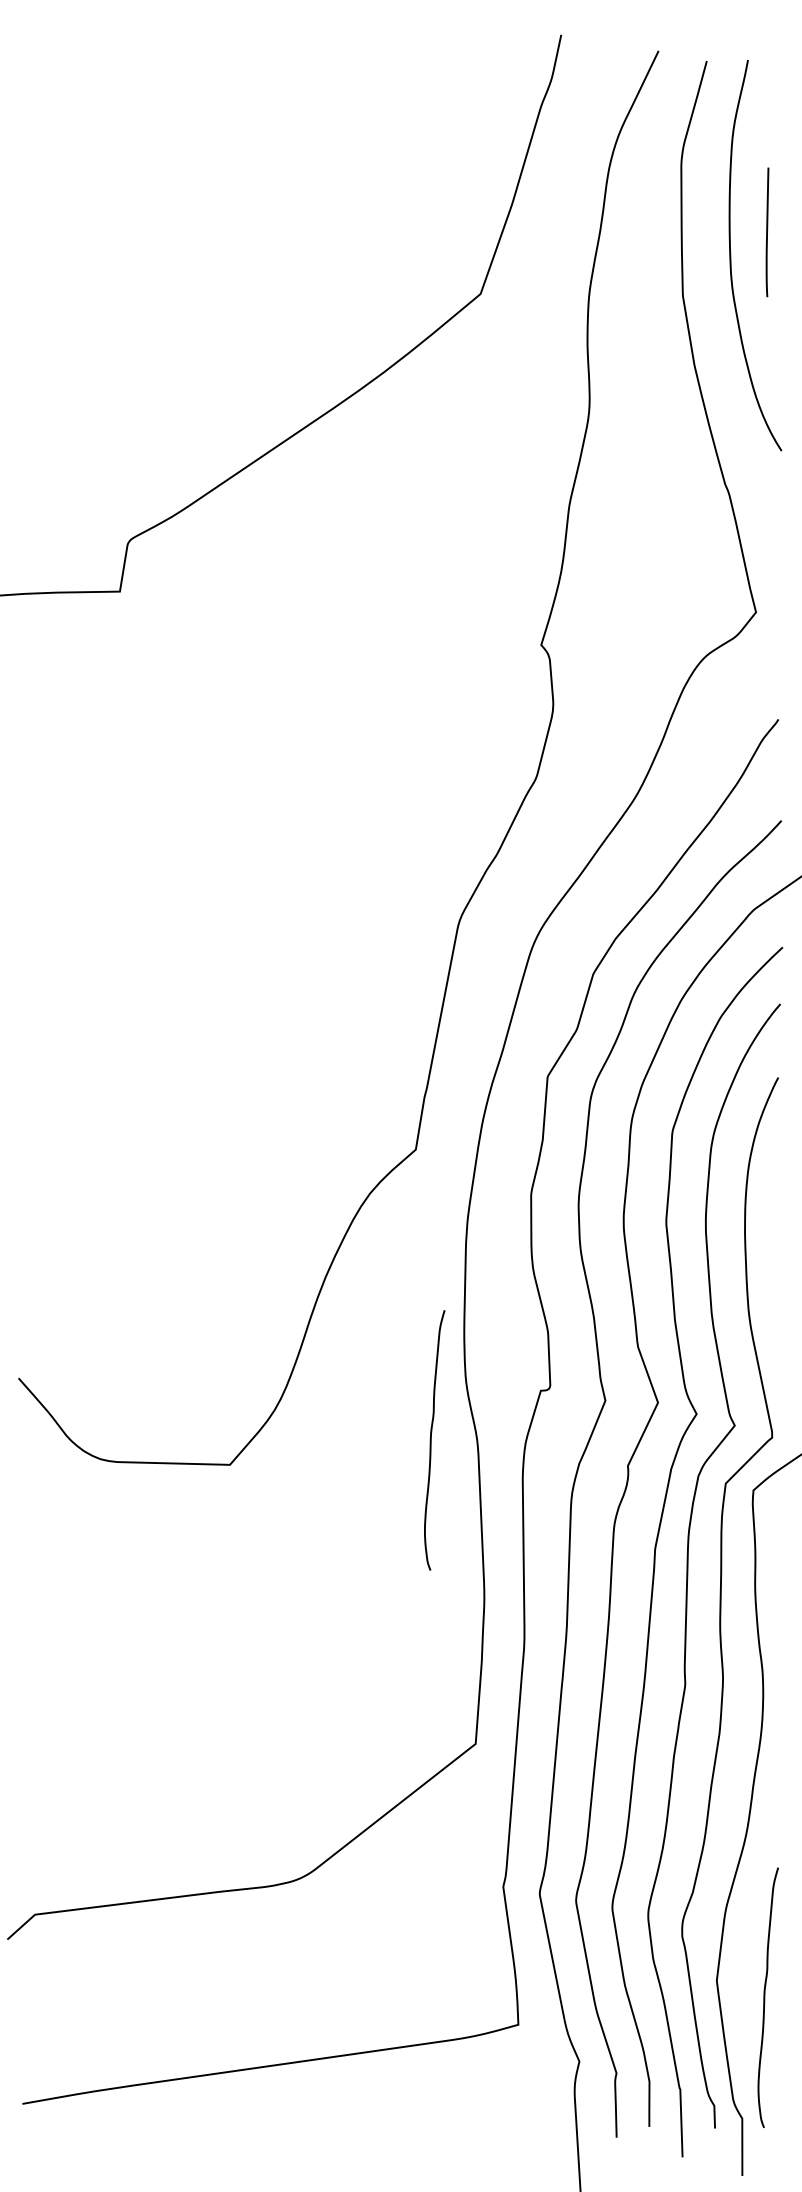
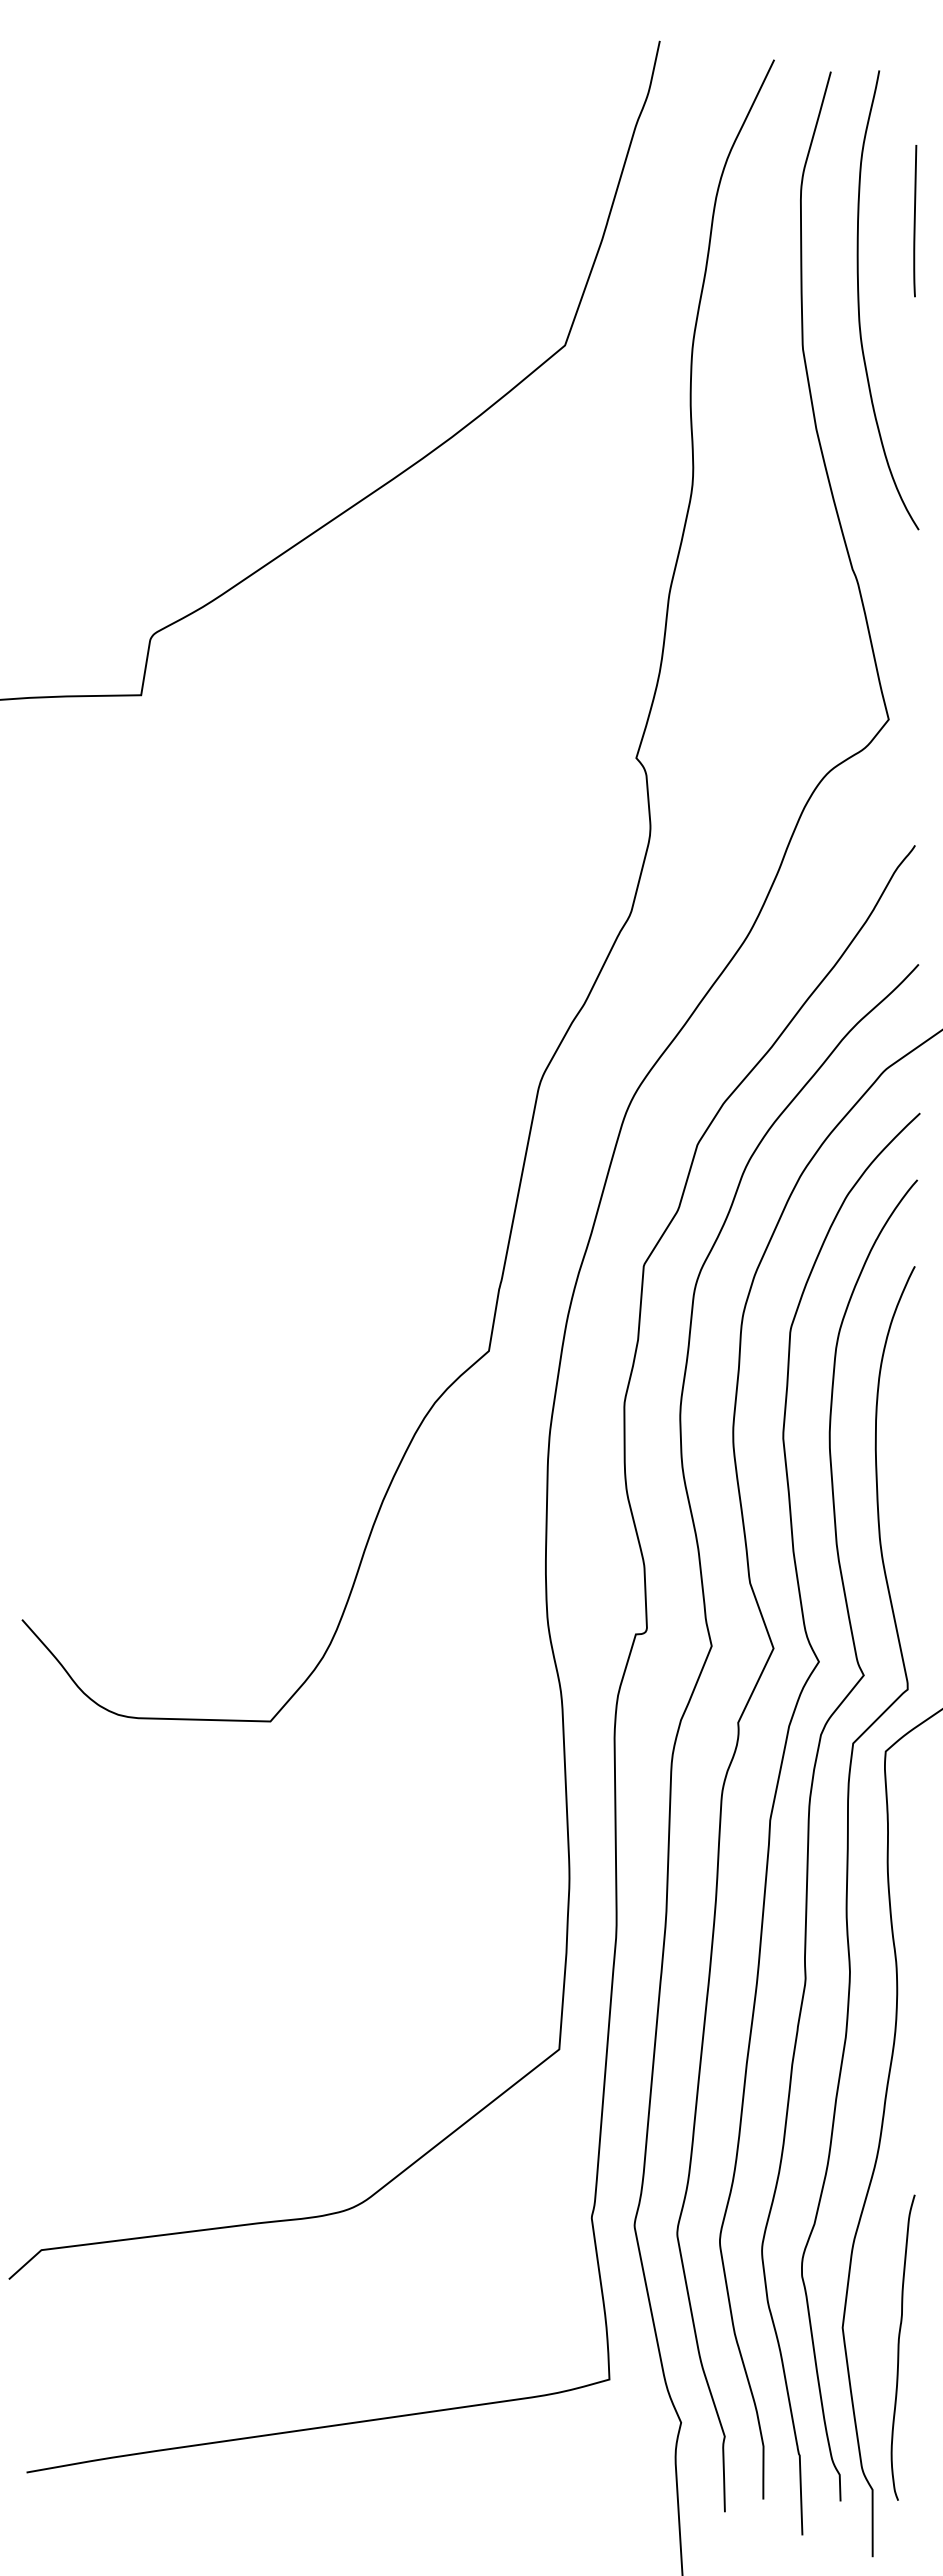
line: (767, 232) -> (915, 221), moved
curve: (431, 1440) -> (507, 1692), removed

